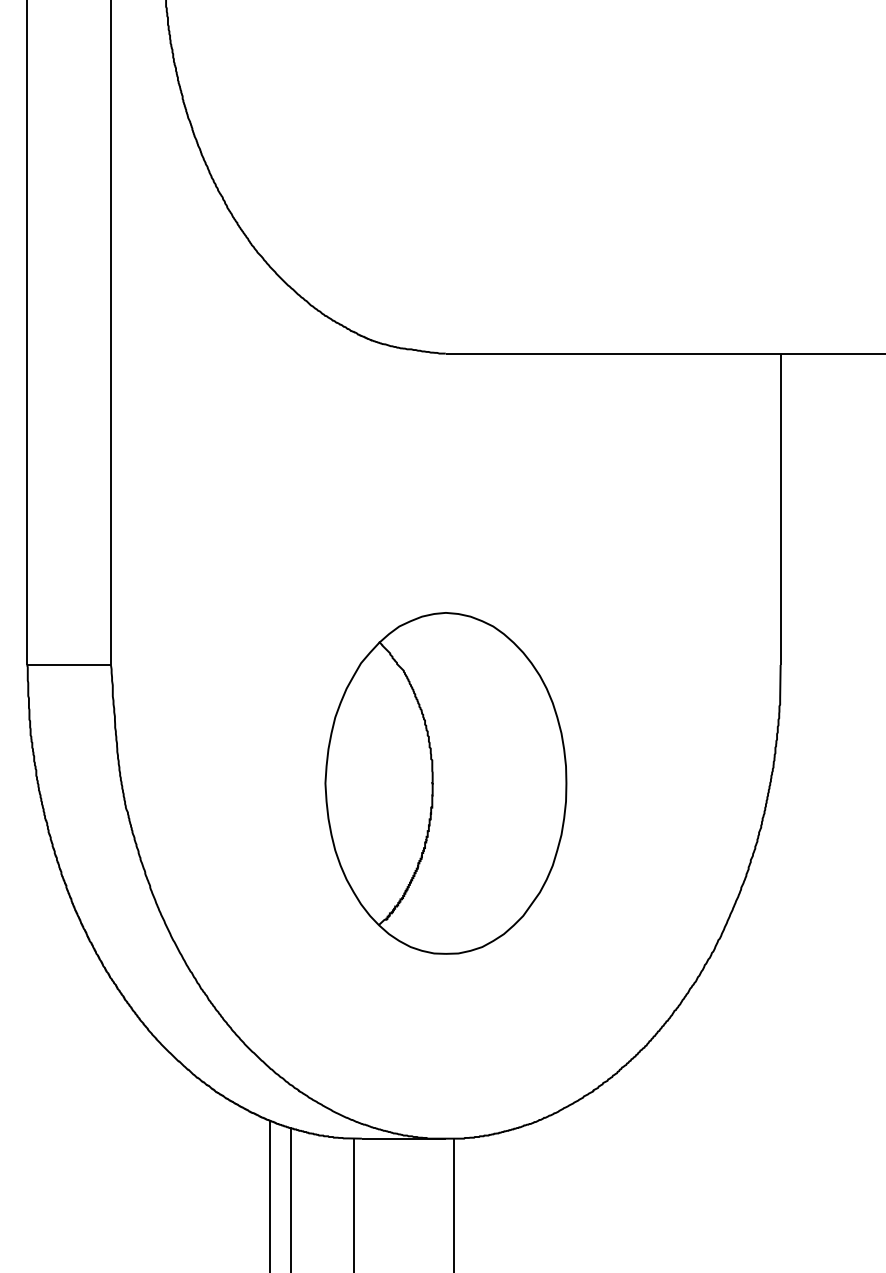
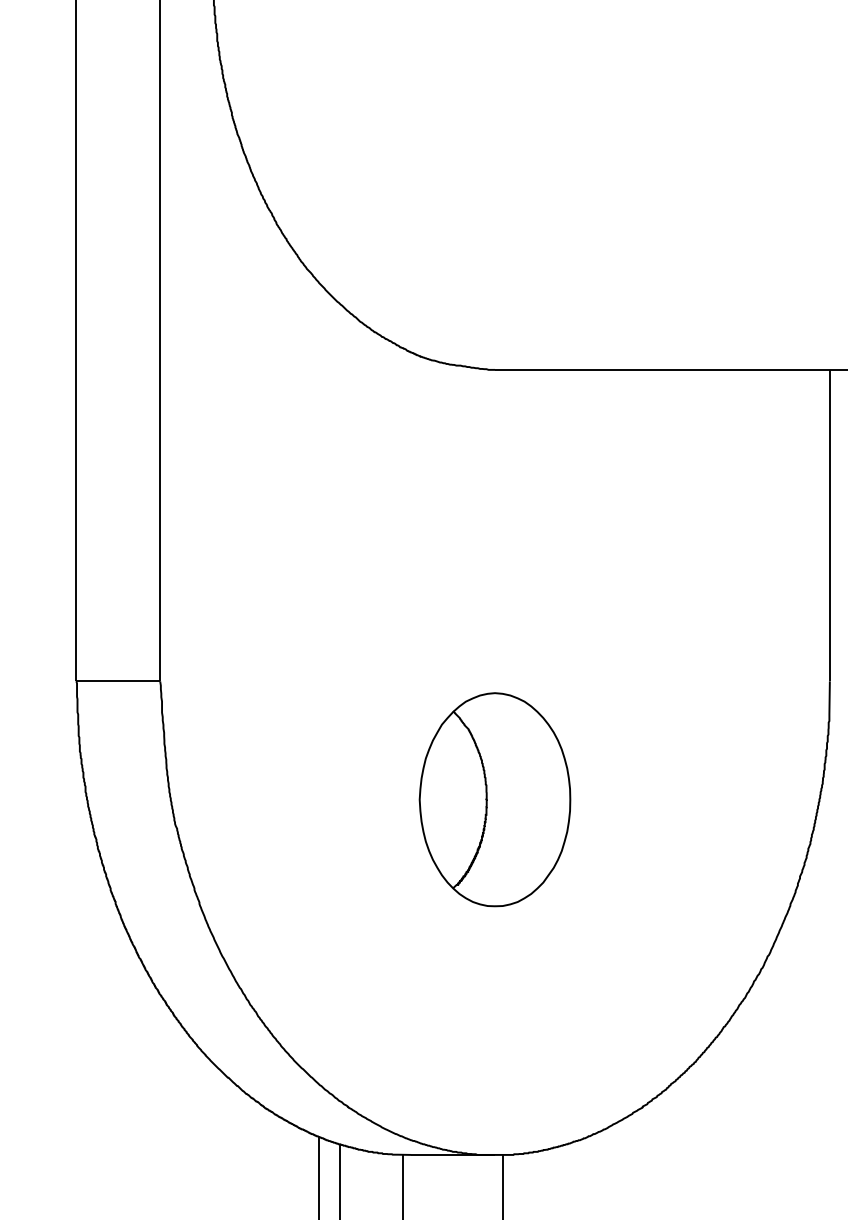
part: (445, 783) -> (494, 799), size x0.62

